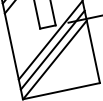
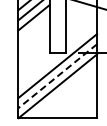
line: (52, 50) -> (57, 76), solid -> dashed

